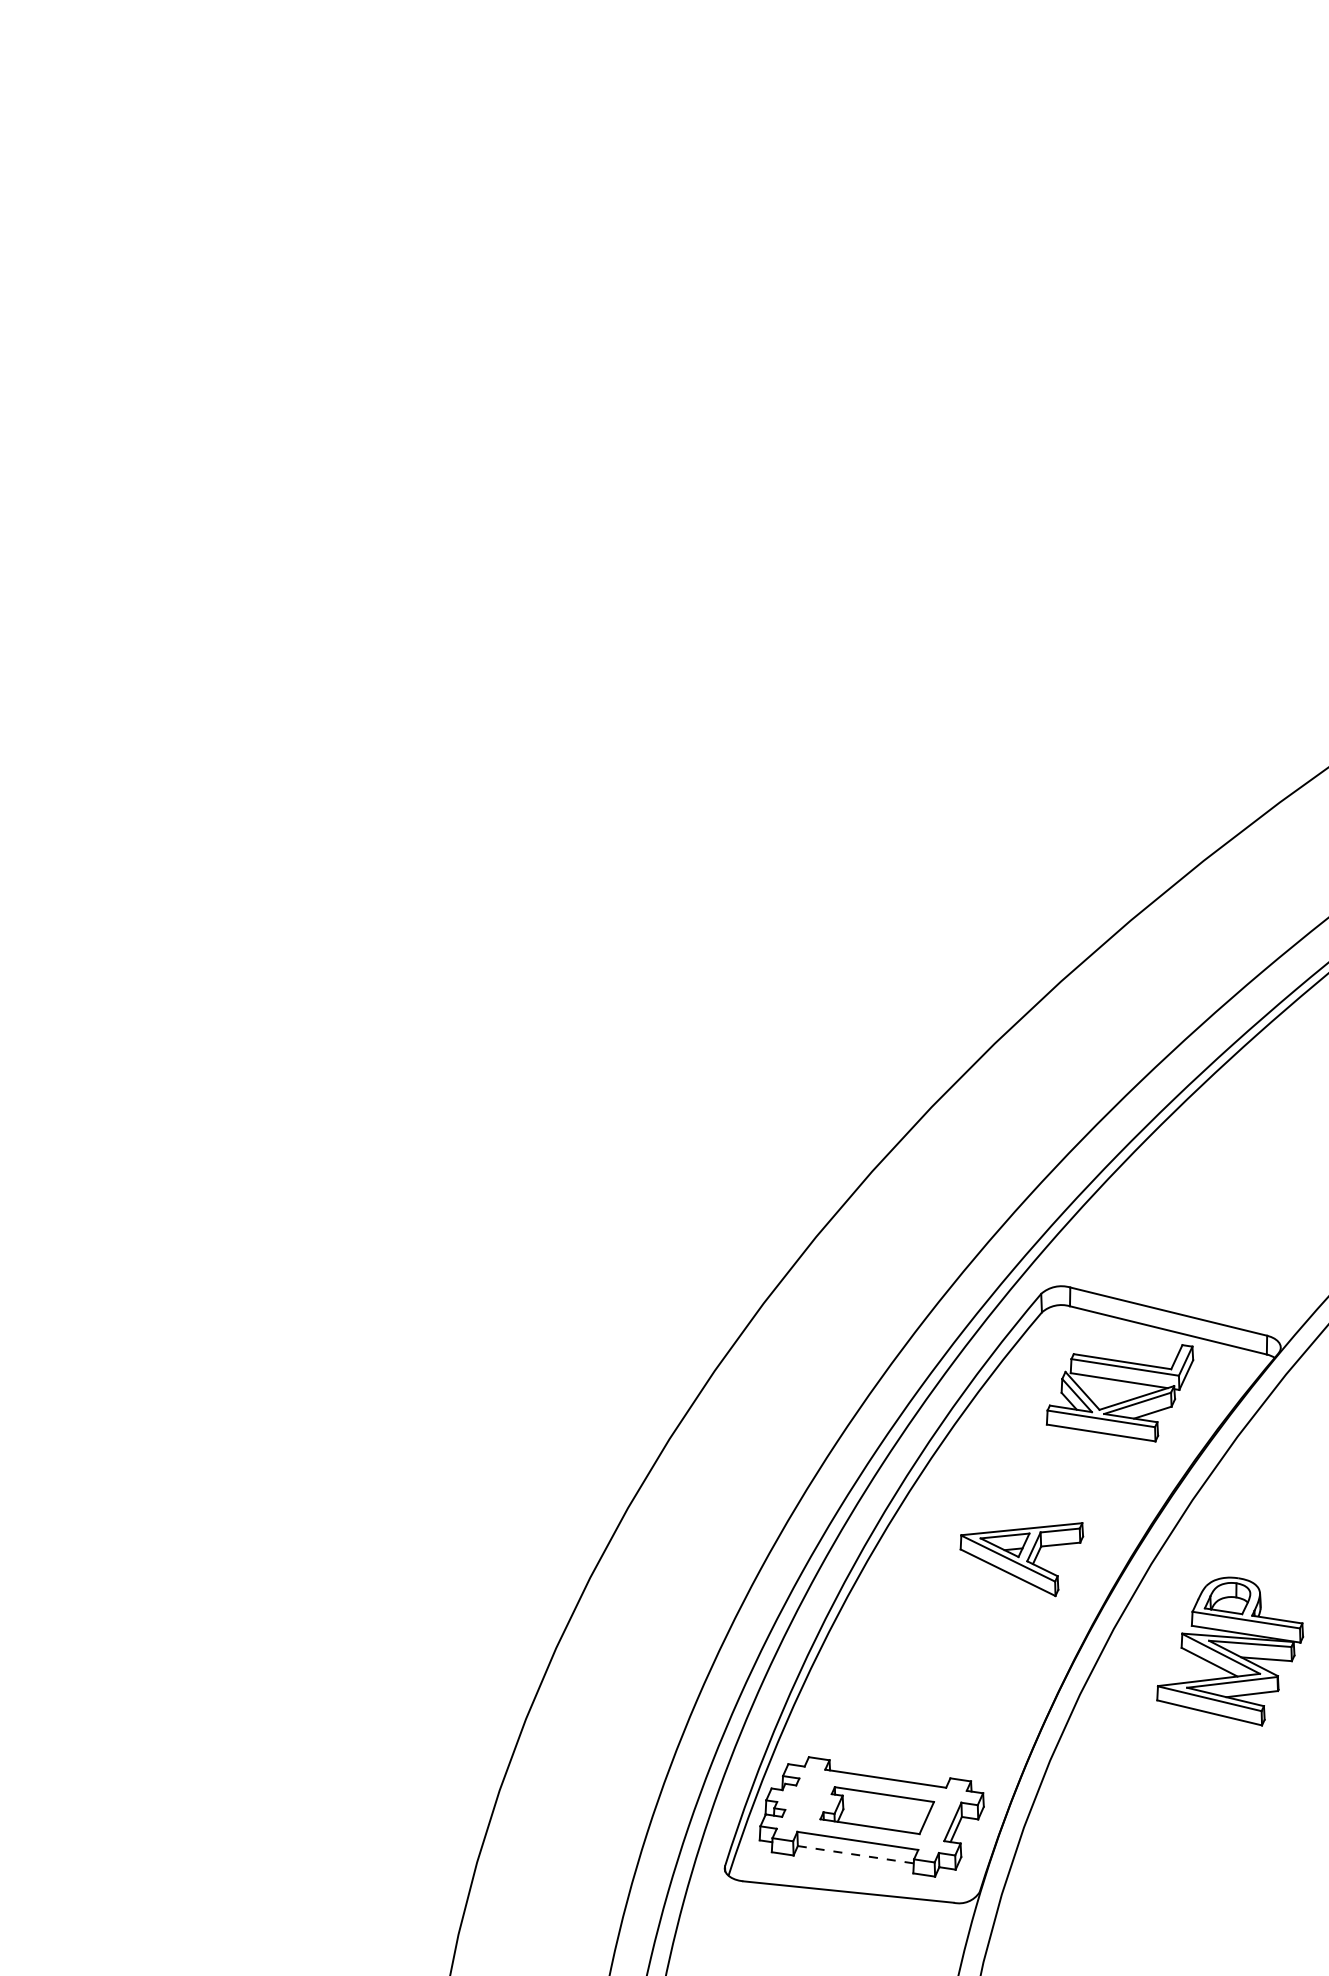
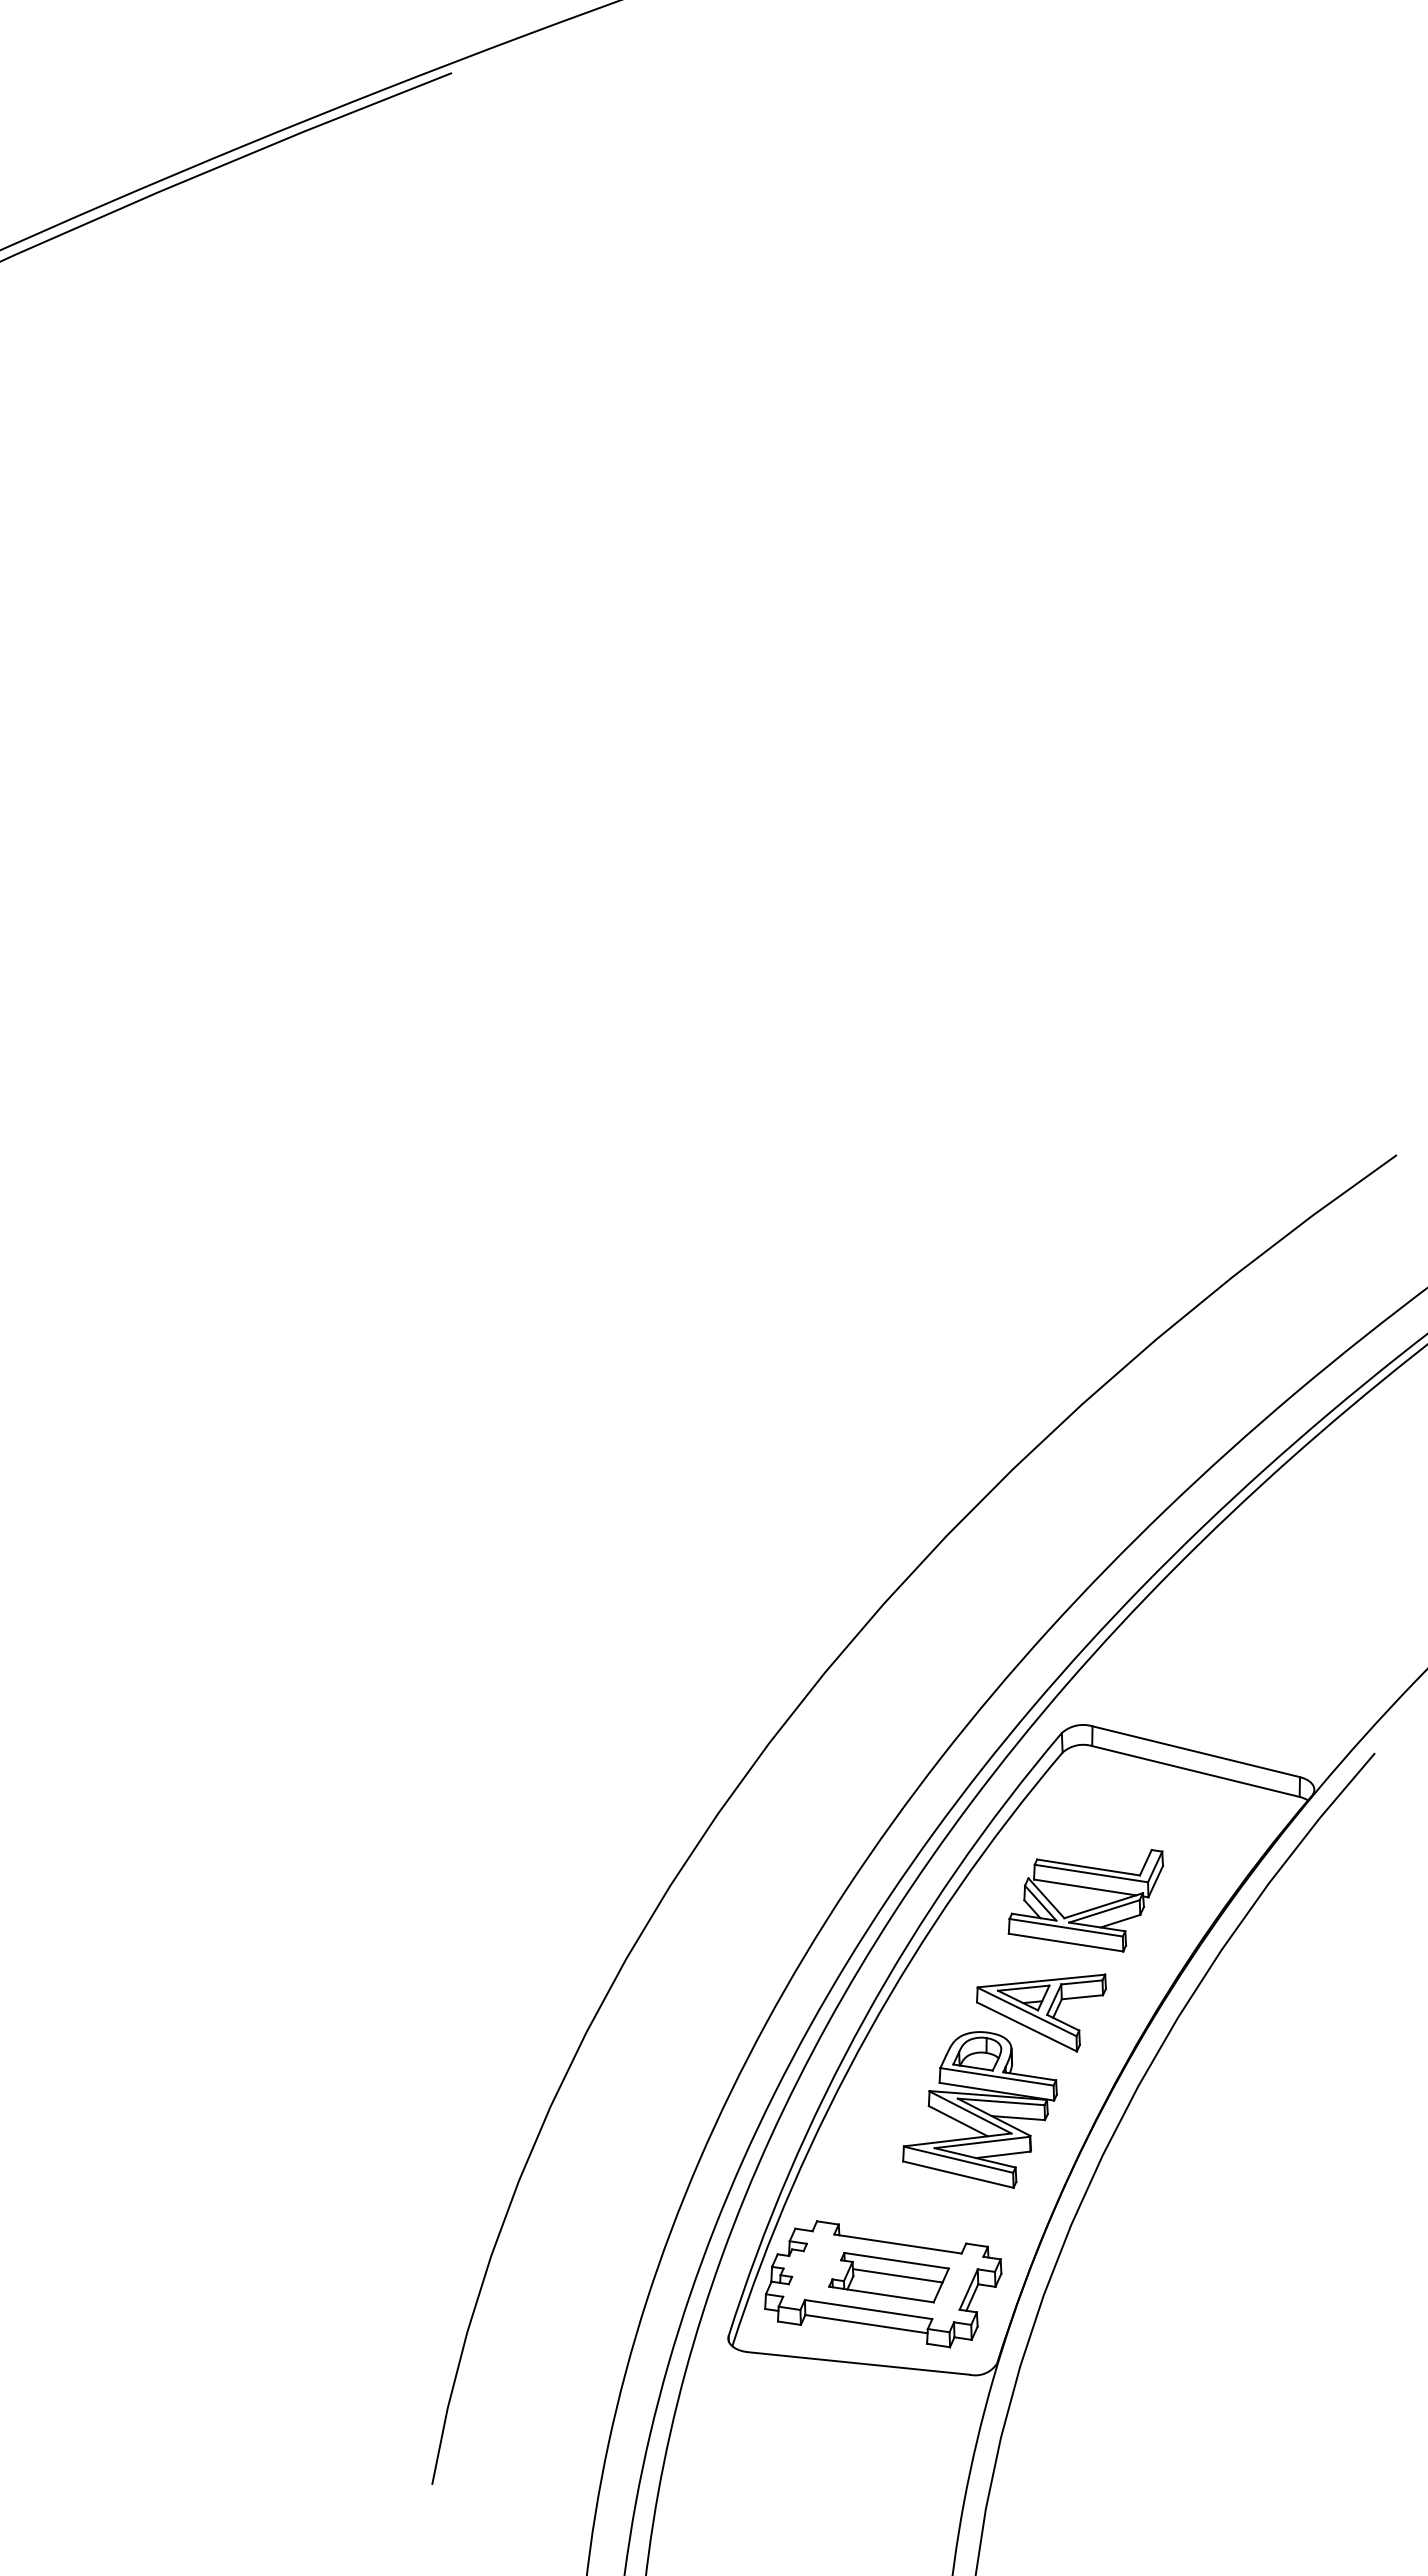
part: (1119, 1393) -> (1085, 1900), moved
part: (1229, 1651) -> (979, 2109), moved
line: (885, 1808) -> (897, 2275), added
line: (855, 1855) -> (866, 2324), dashed -> solid

